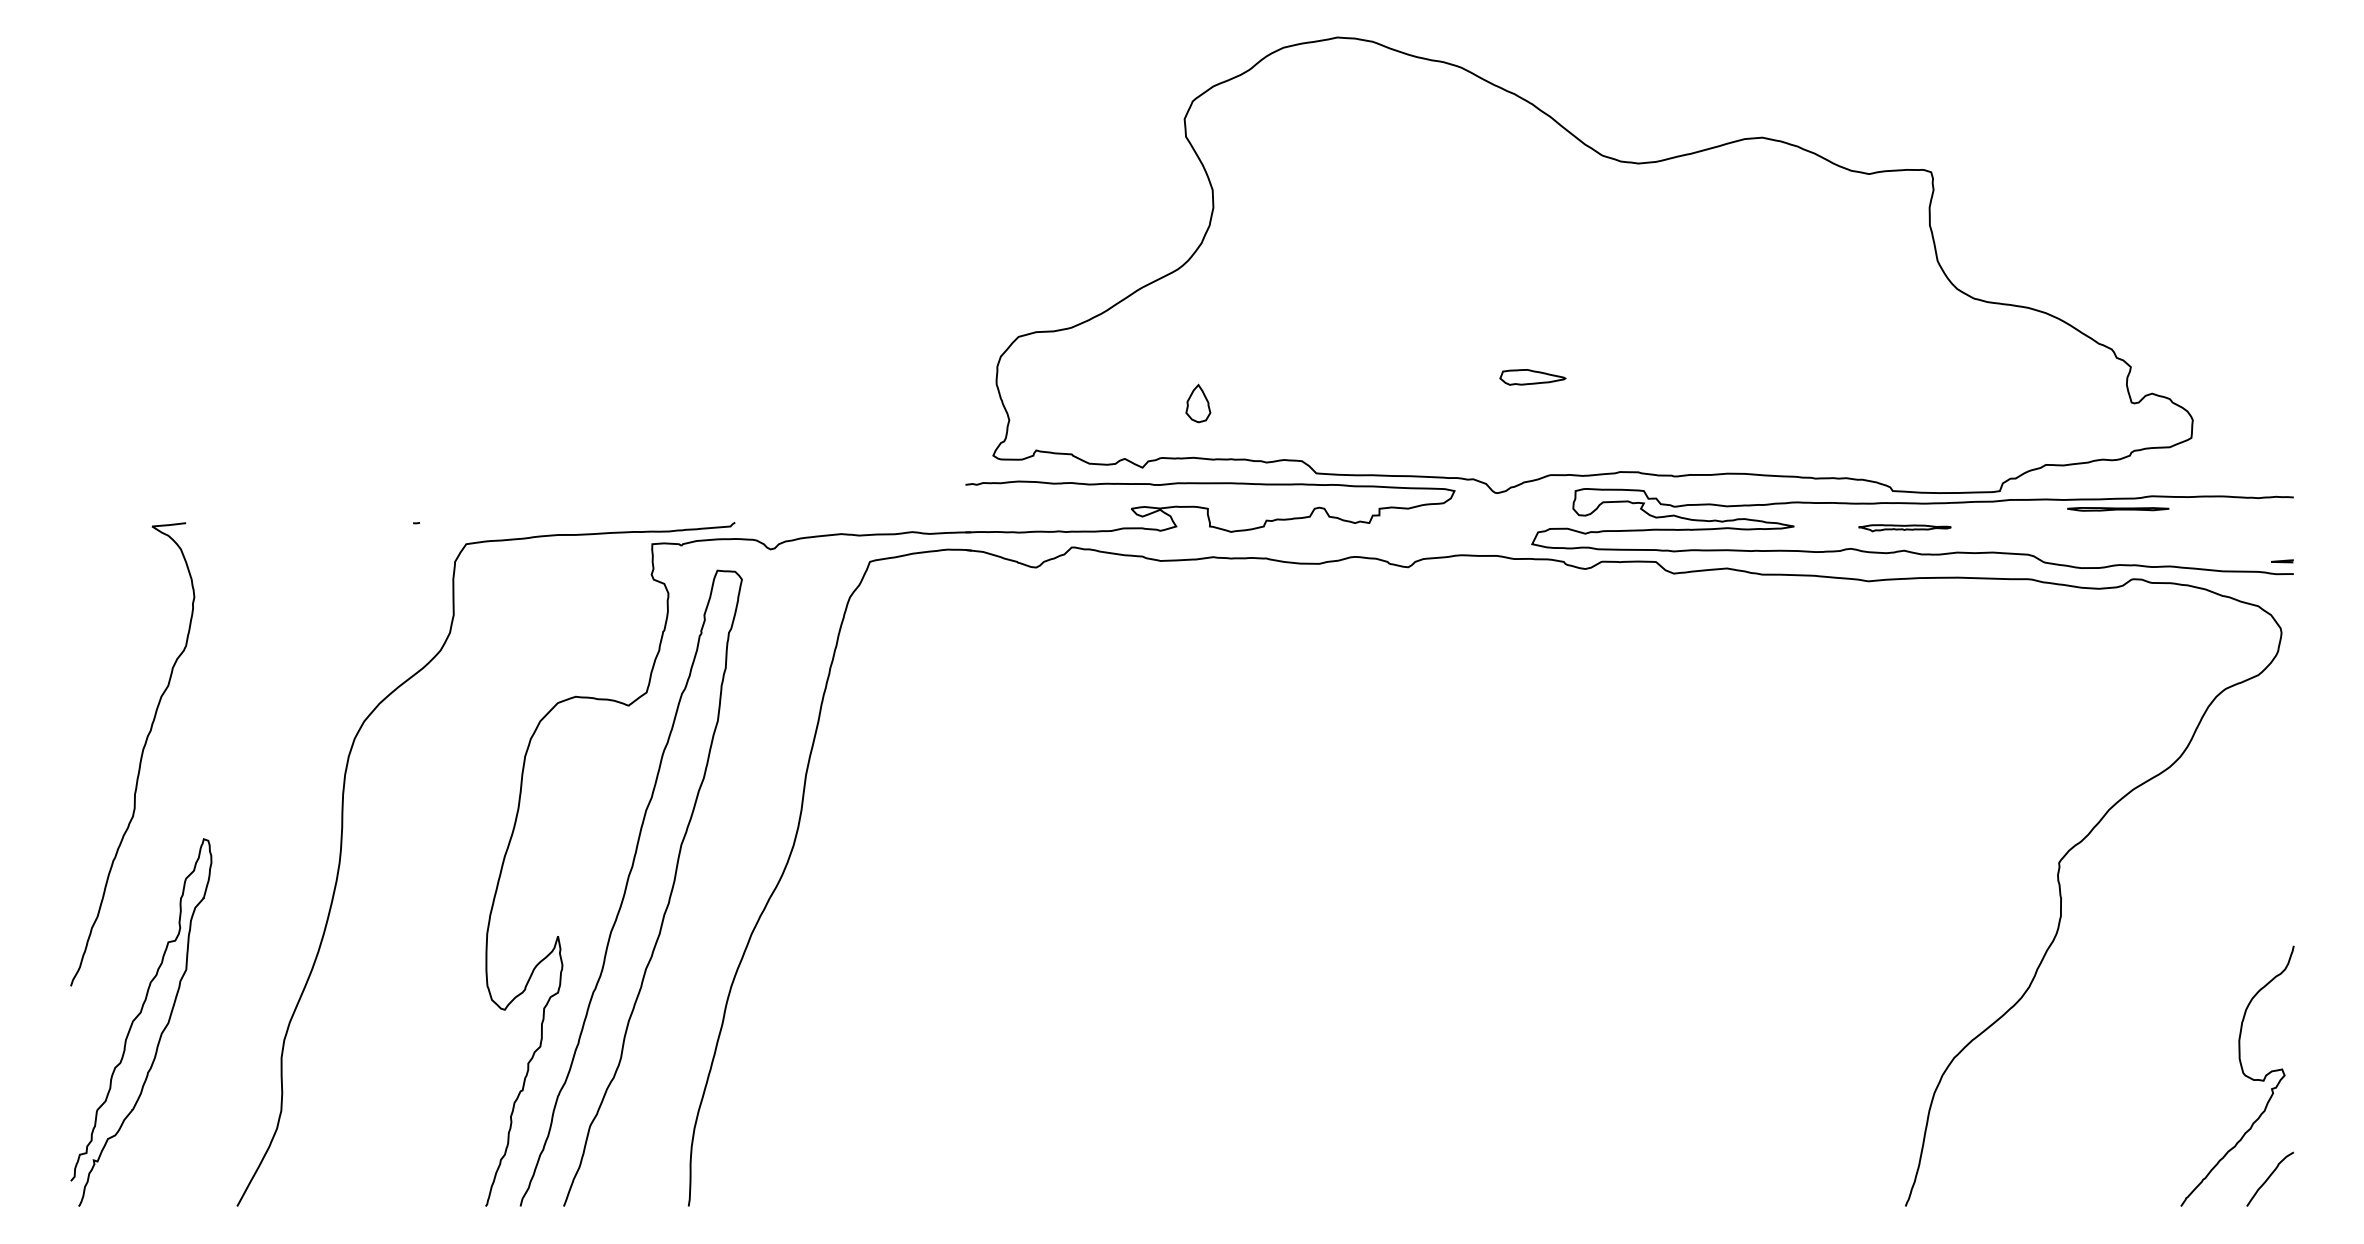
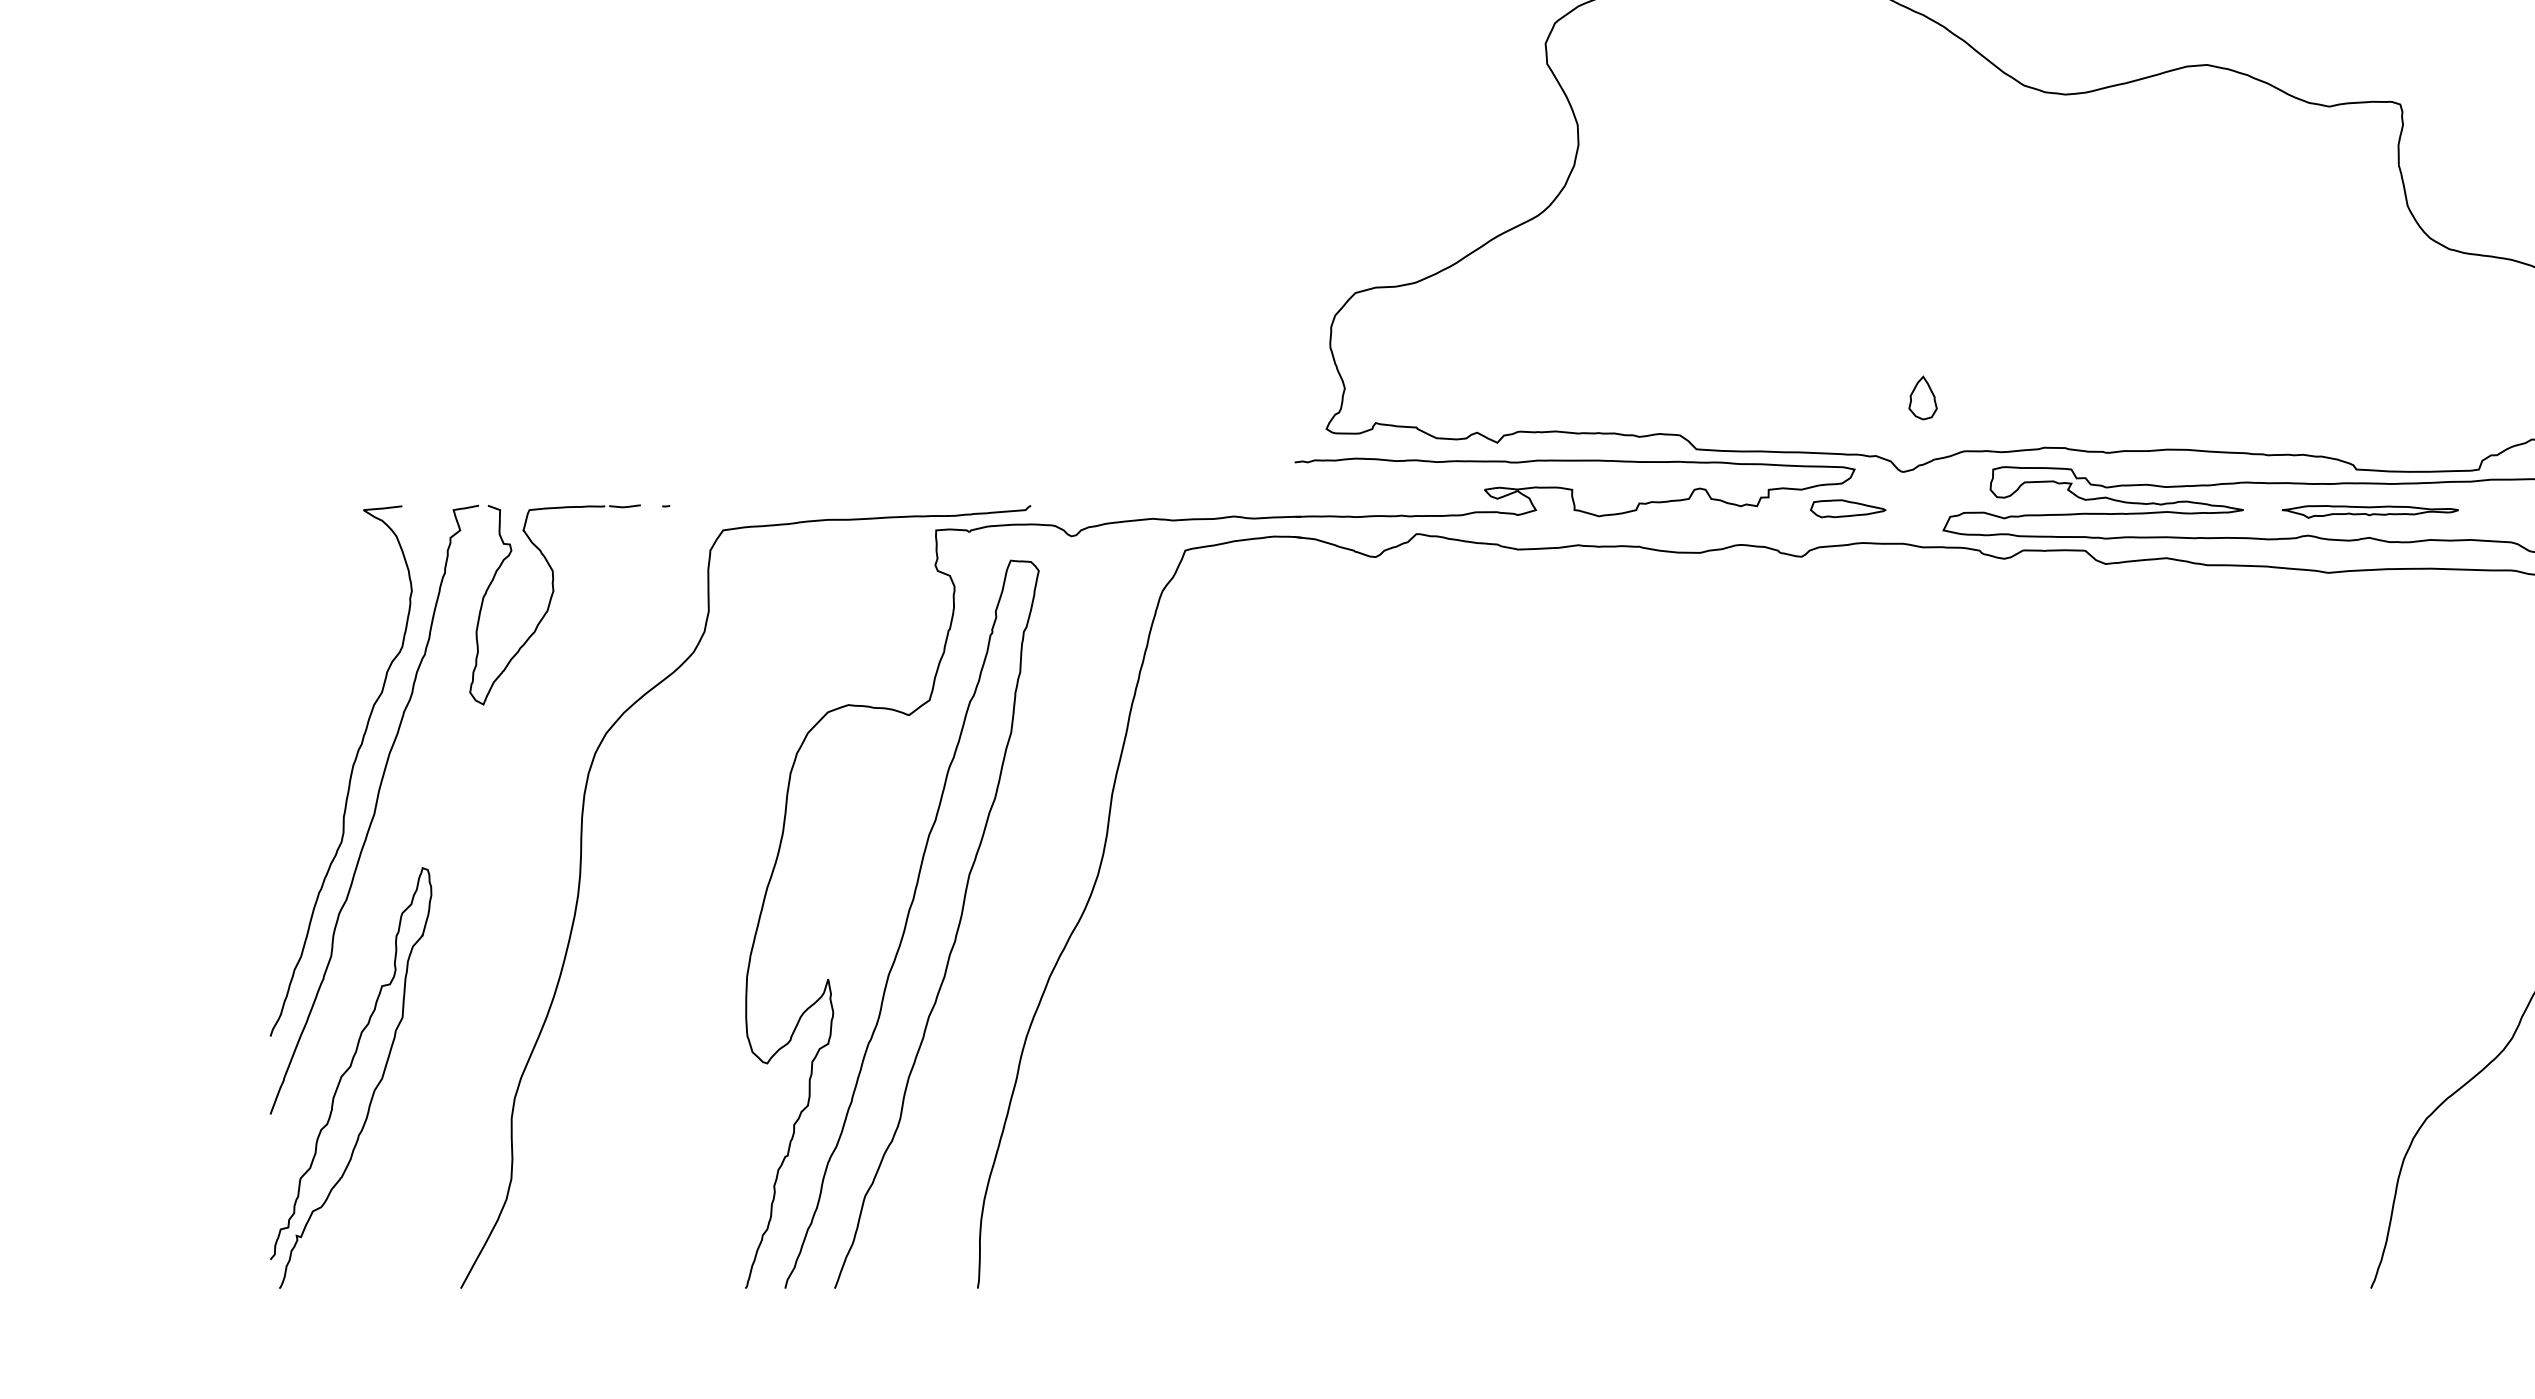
part: (1532, 377) -> (1847, 508), moved
part: (1198, 403) -> (1923, 397), moved
part: (1904, 528) -> (2369, 512), size x1.67
part: (166, 774) -> (379, 794), added

